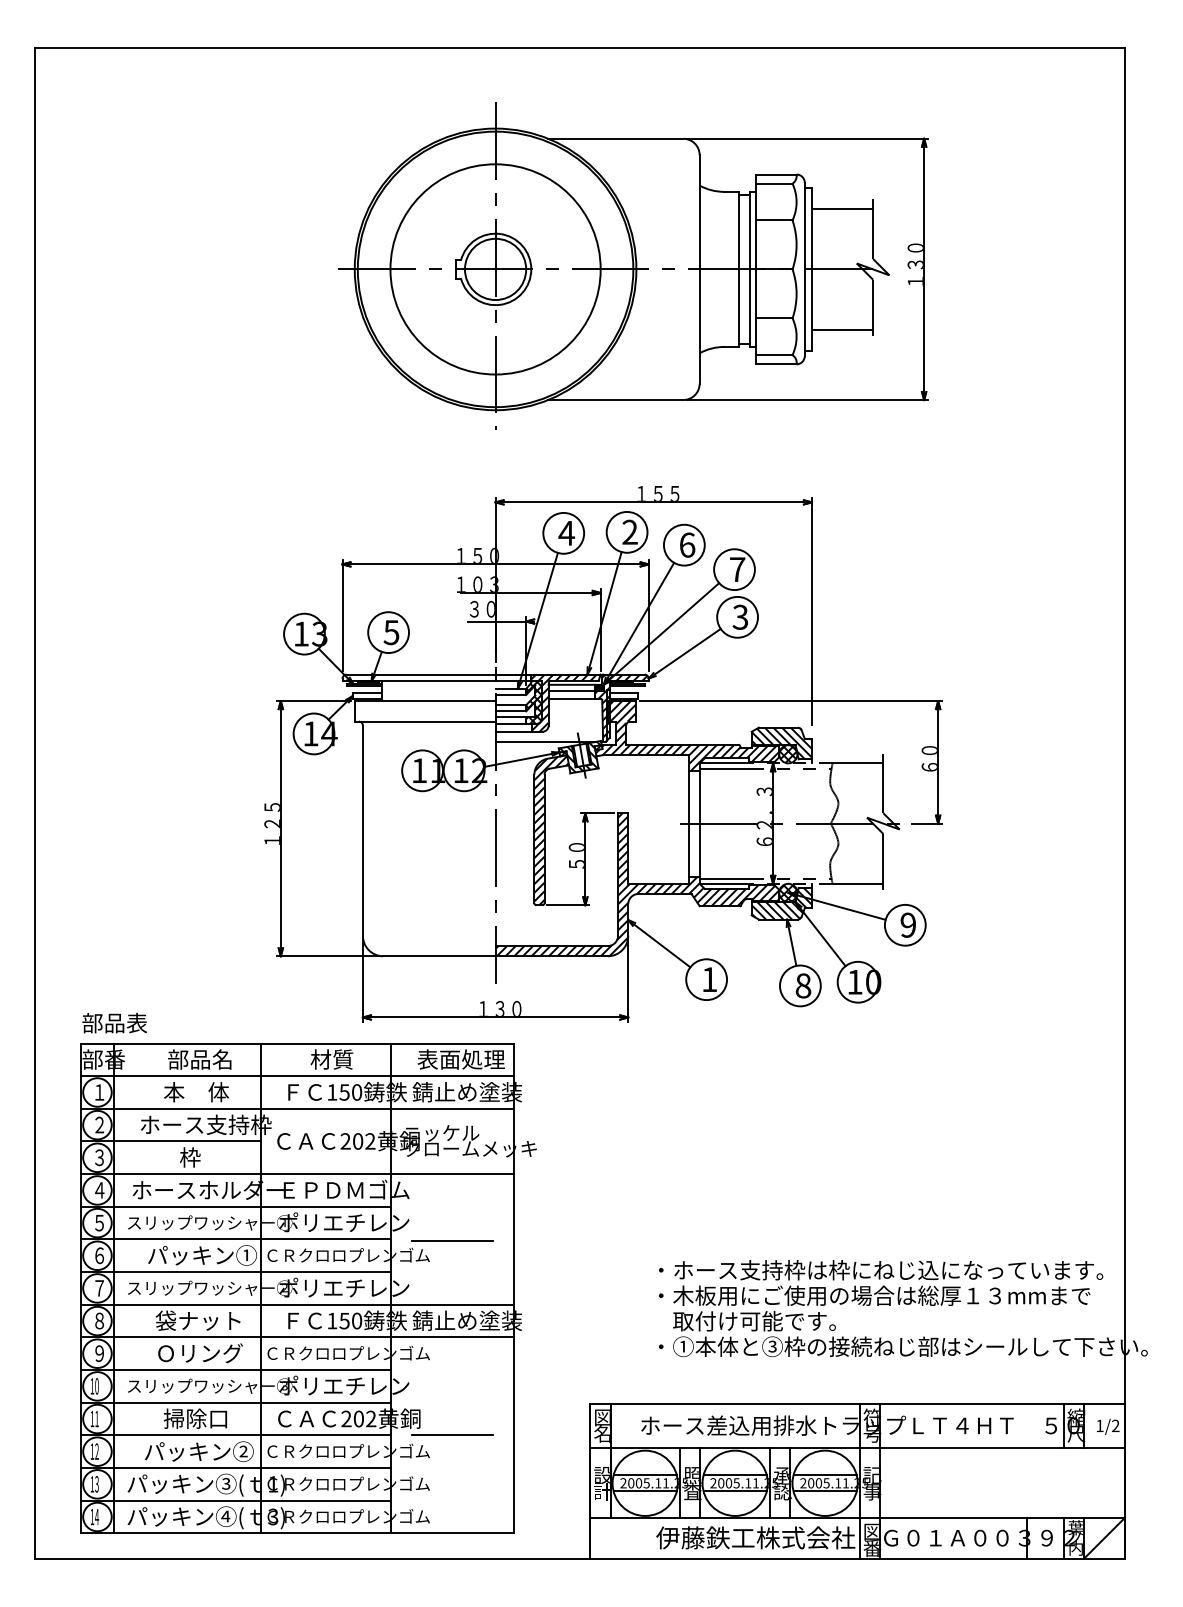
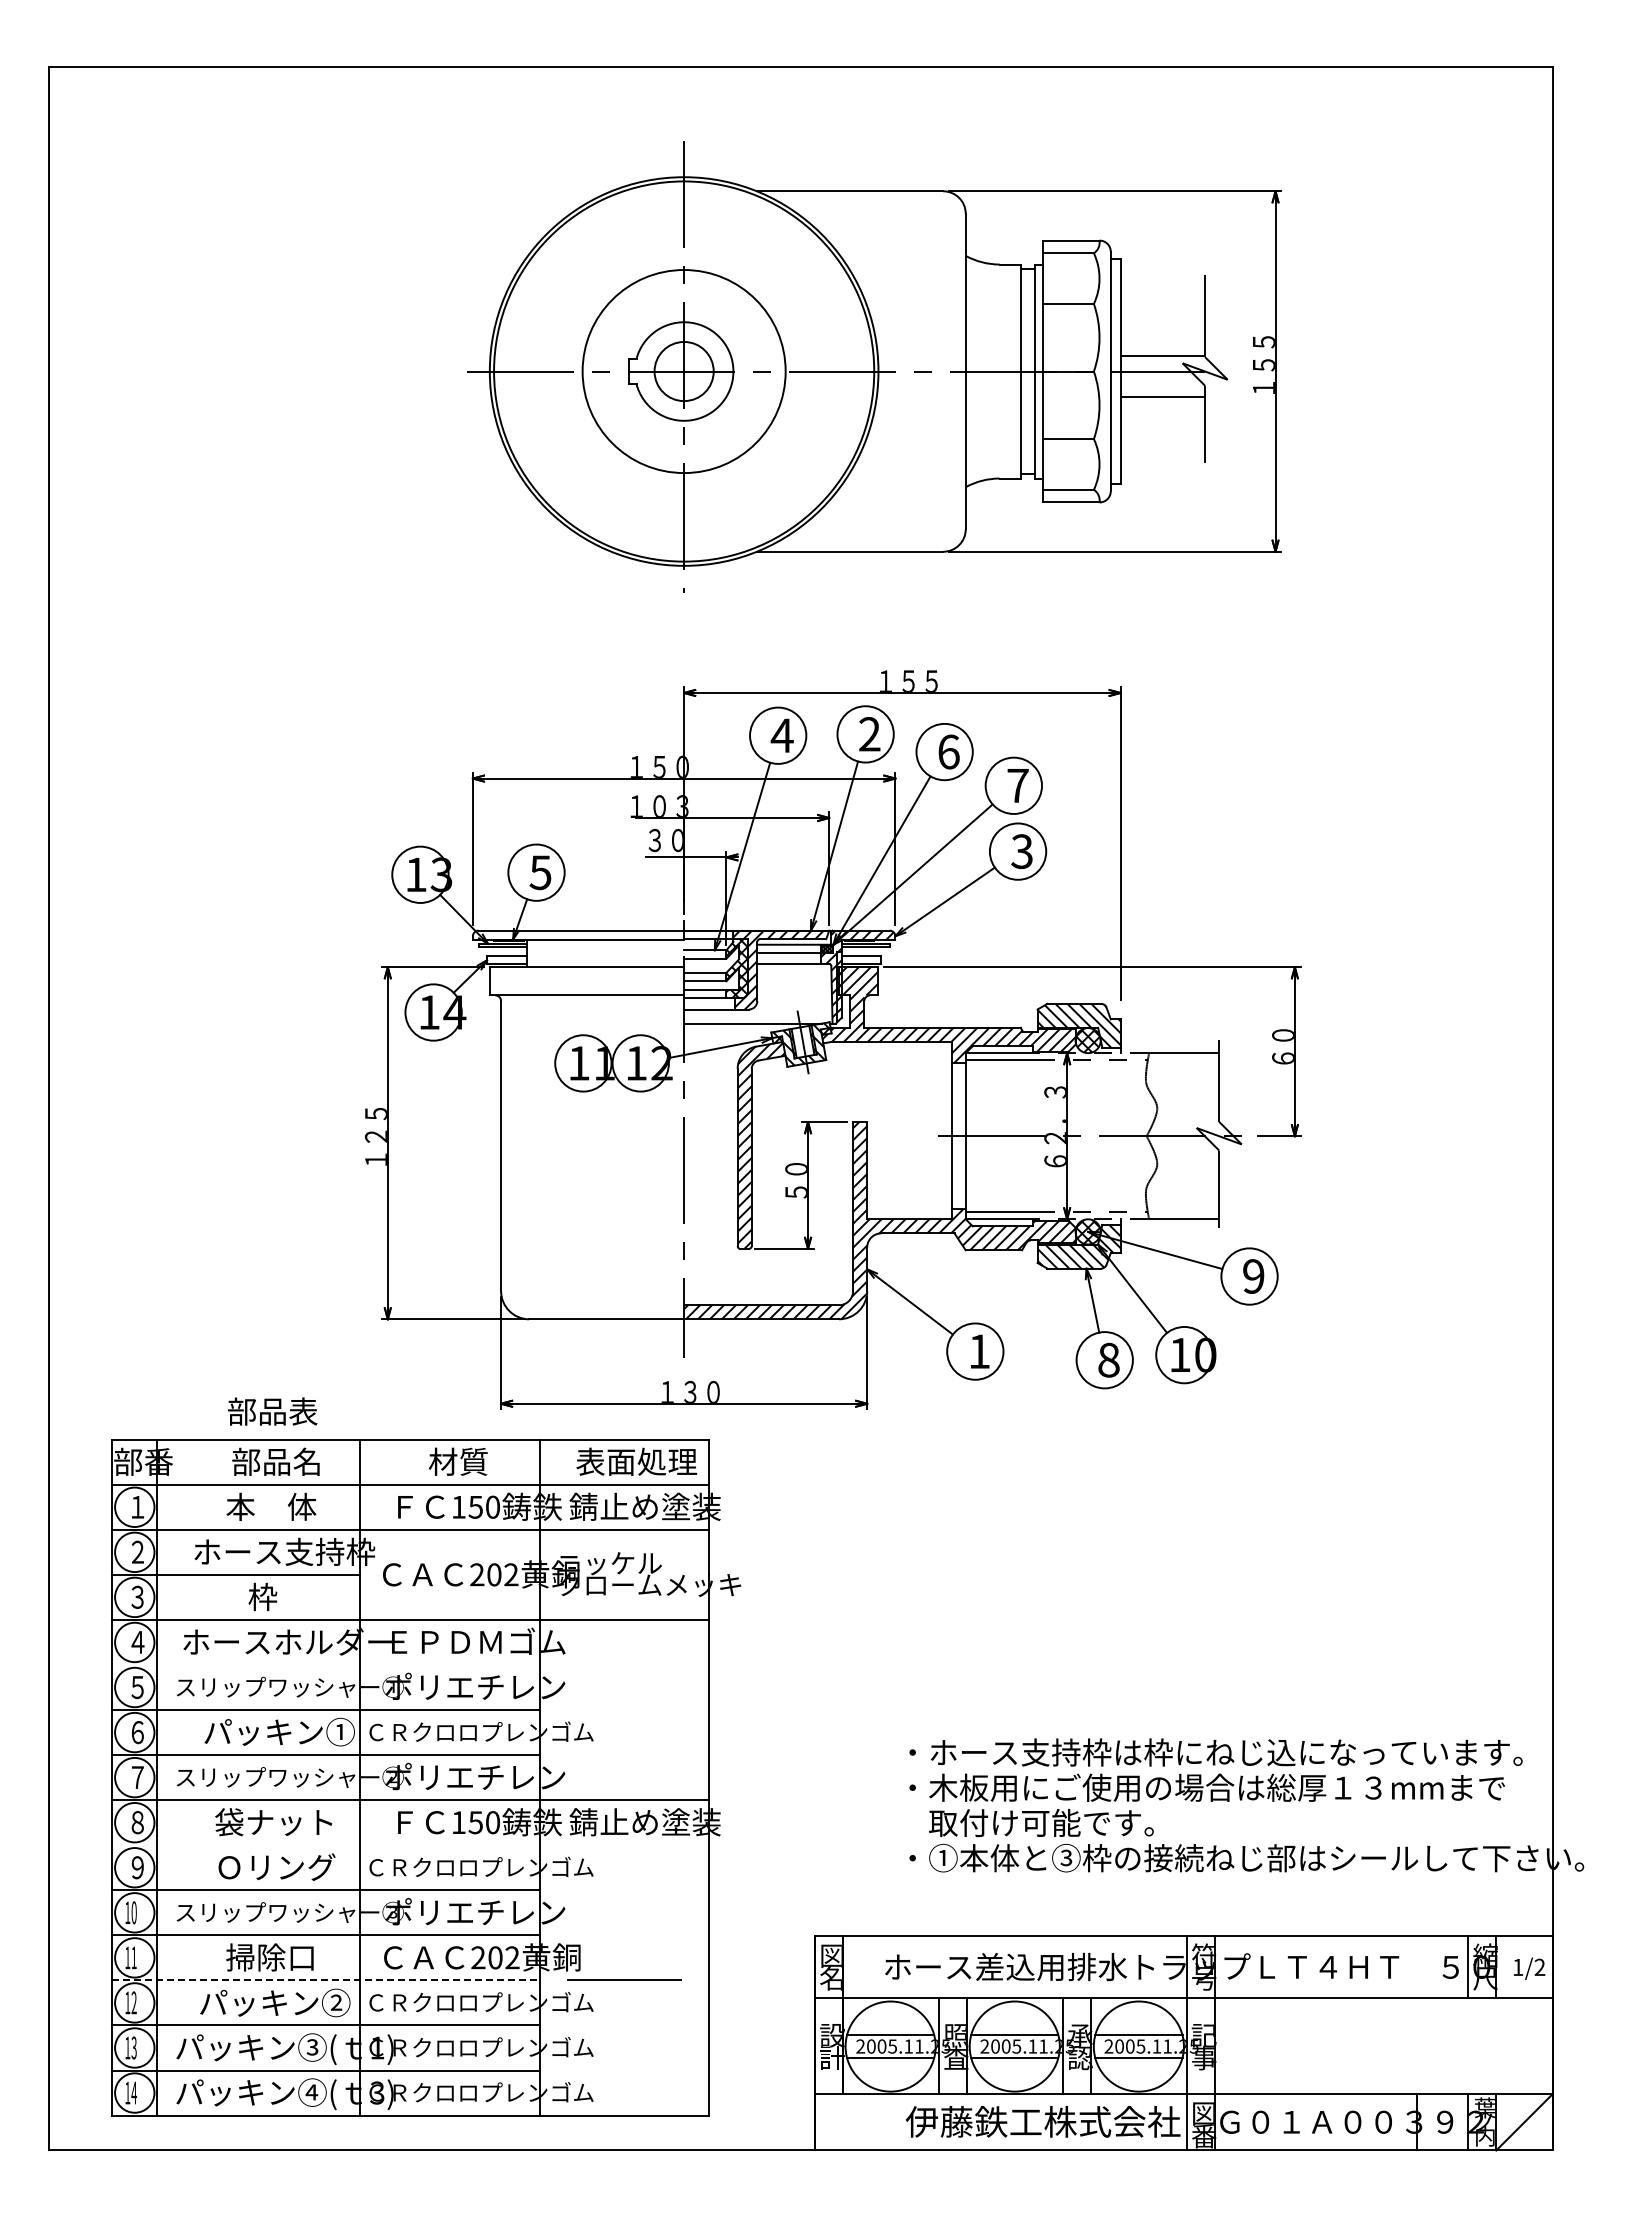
line: (842, 209) -> (1162, 356), moved
text: (915, 256) -> (1263, 353), １３０ -> １５５
circle: (495, 269) -> (683, 371), size x0.7
circle: (495, 269) -> (684, 371), size x0.7
line: (842, 329) -> (1162, 396), moved
text: (114, 1023) -> (272, 1411), moved
line: (236, 1206) -> (326, 1664), removed
line: (452, 1240) -> (624, 1711), removed
line: (297, 1337) -> (410, 1845), removed
line: (236, 1435) -> (326, 1980), solid -> dashed

